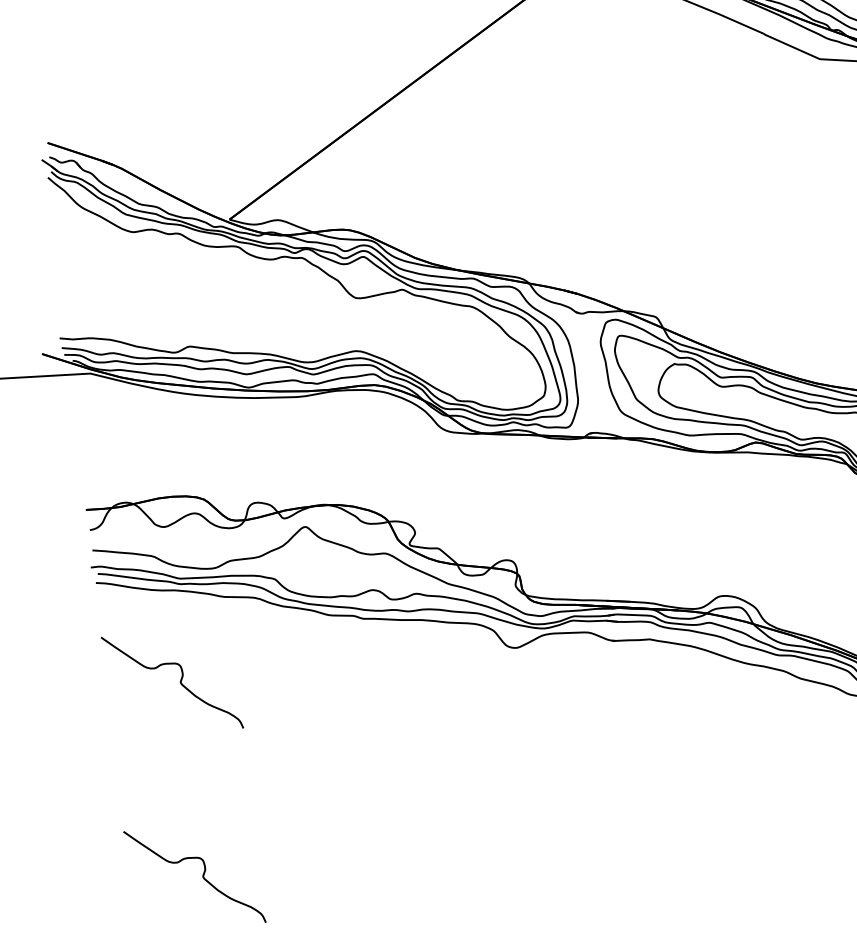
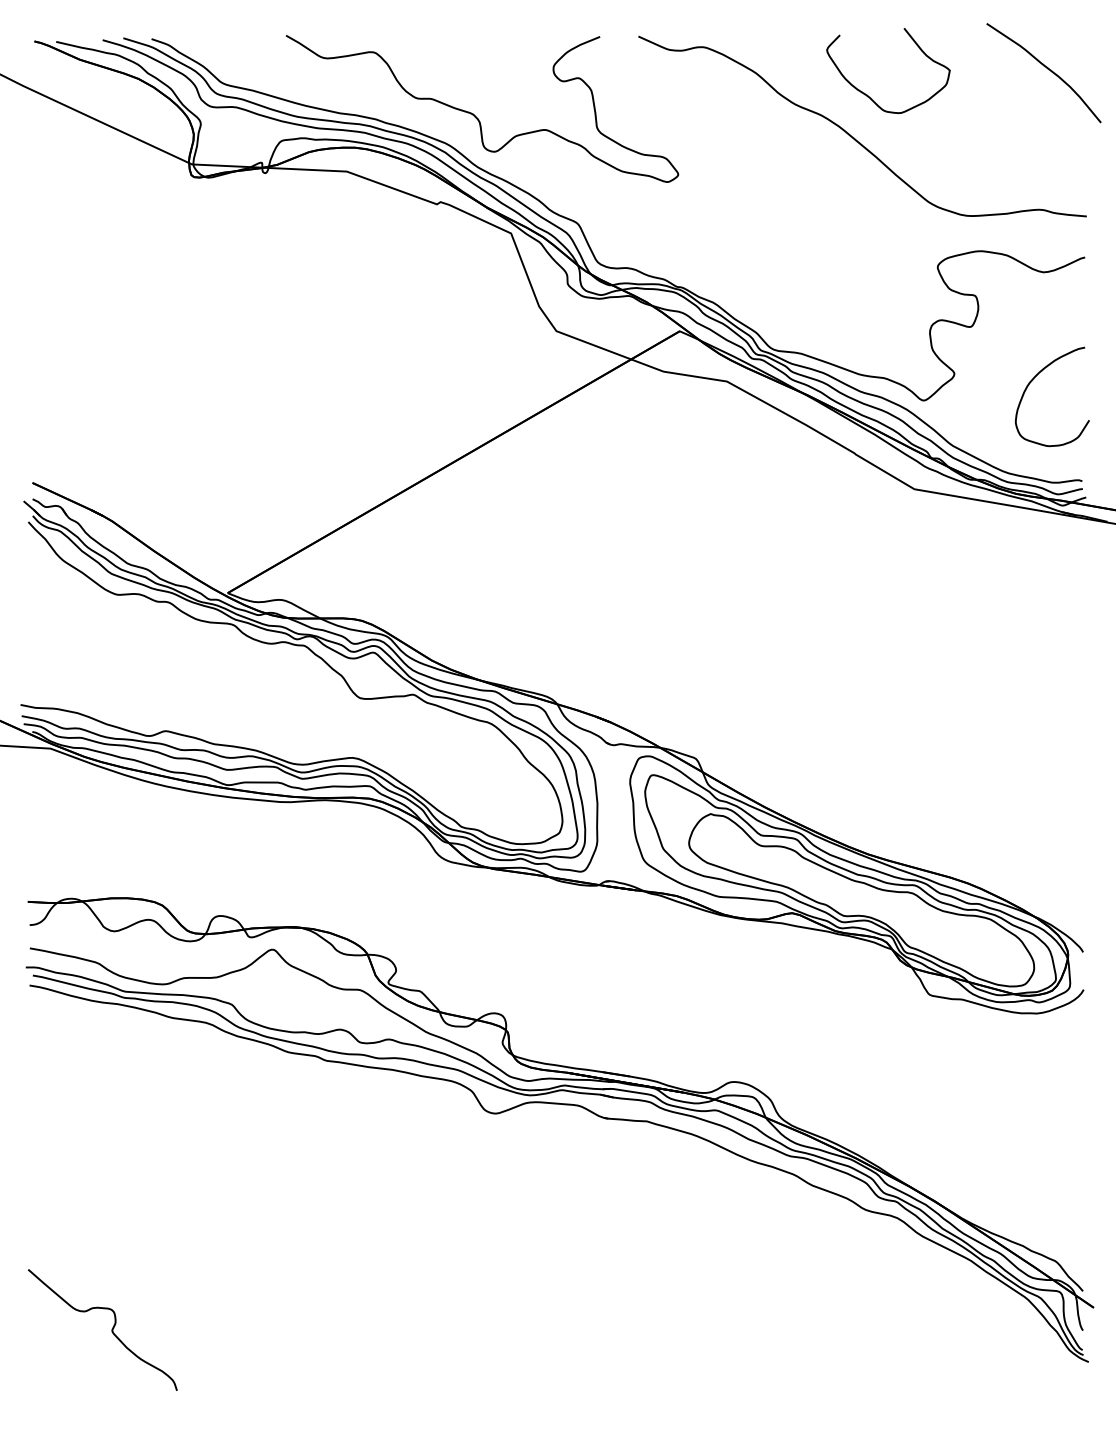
curve: (179, 681) -> (111, 1107), removed

